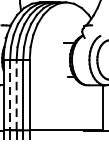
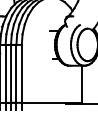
line: (9, 94) -> (5, 73), dashed -> solid
line: (17, 94) -> (11, 73), dashed -> solid

